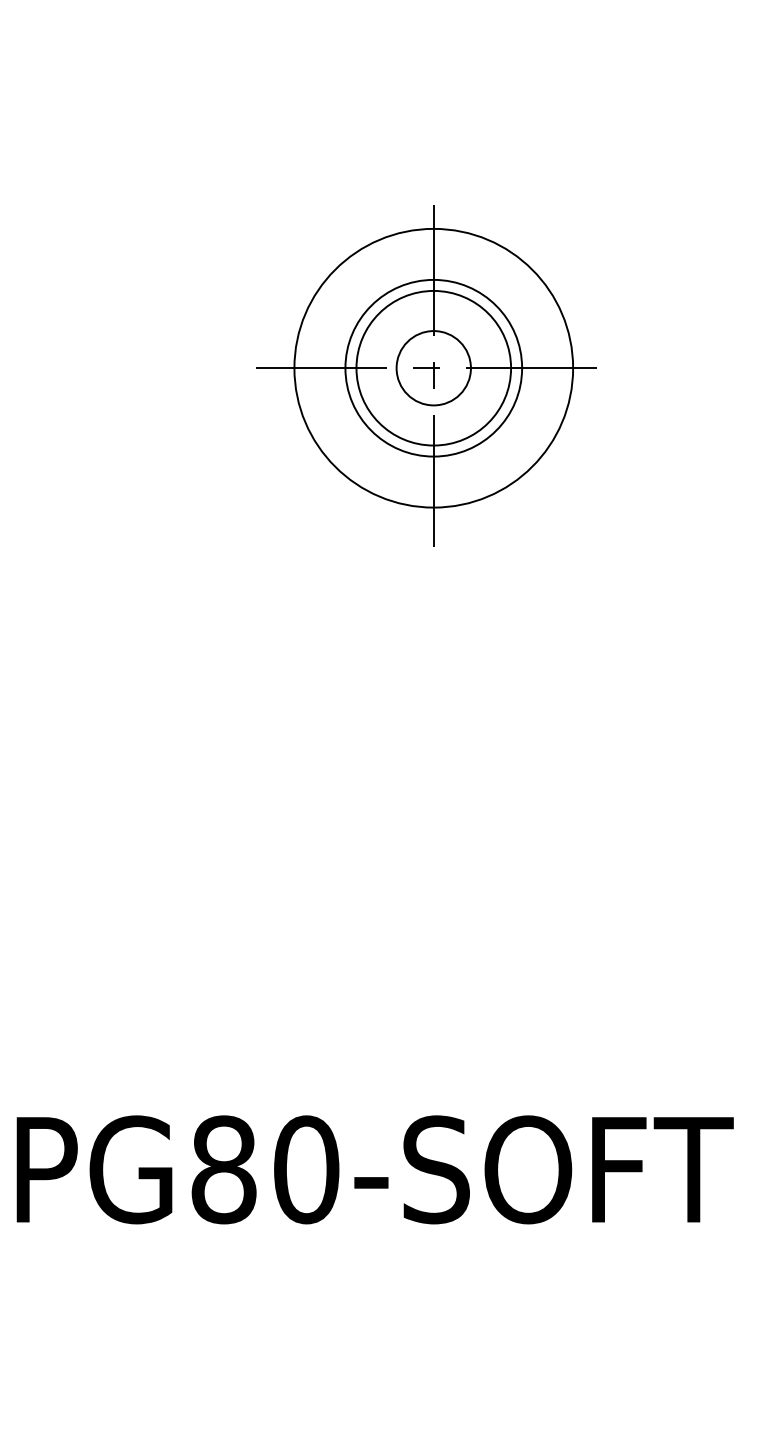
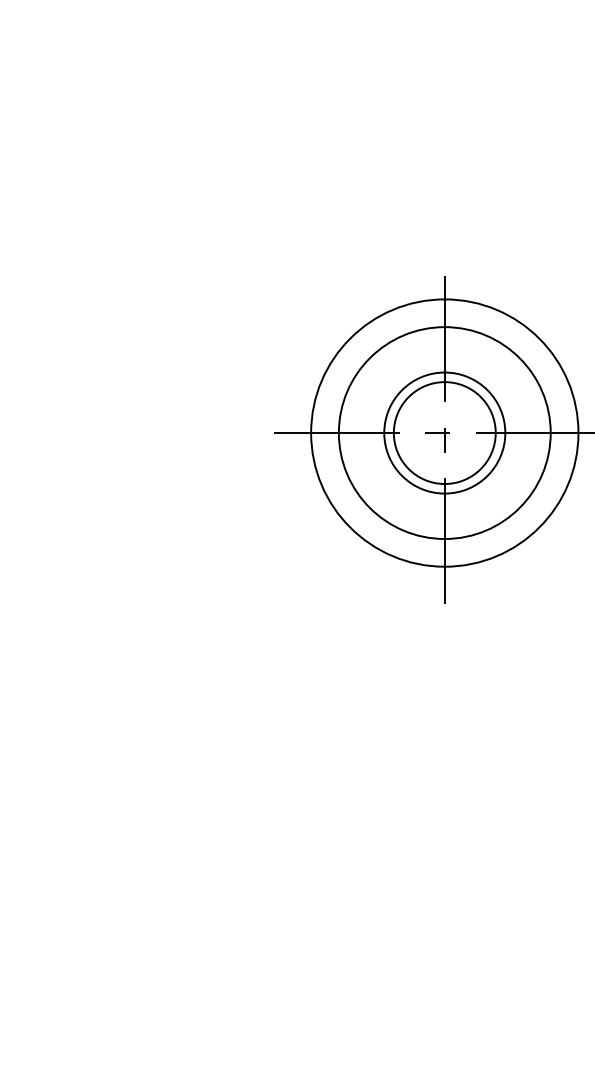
circle: (433, 367) -> (444, 432), size x1.43
circle: (433, 368) -> (444, 433), size x0.71
circle: (433, 368) -> (444, 433), size x1.43

